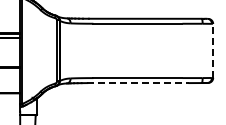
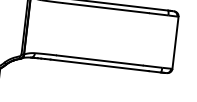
line: (213, 50) -> (175, 42), dashed -> solid
line: (138, 83) -> (99, 65), dashed -> solid

